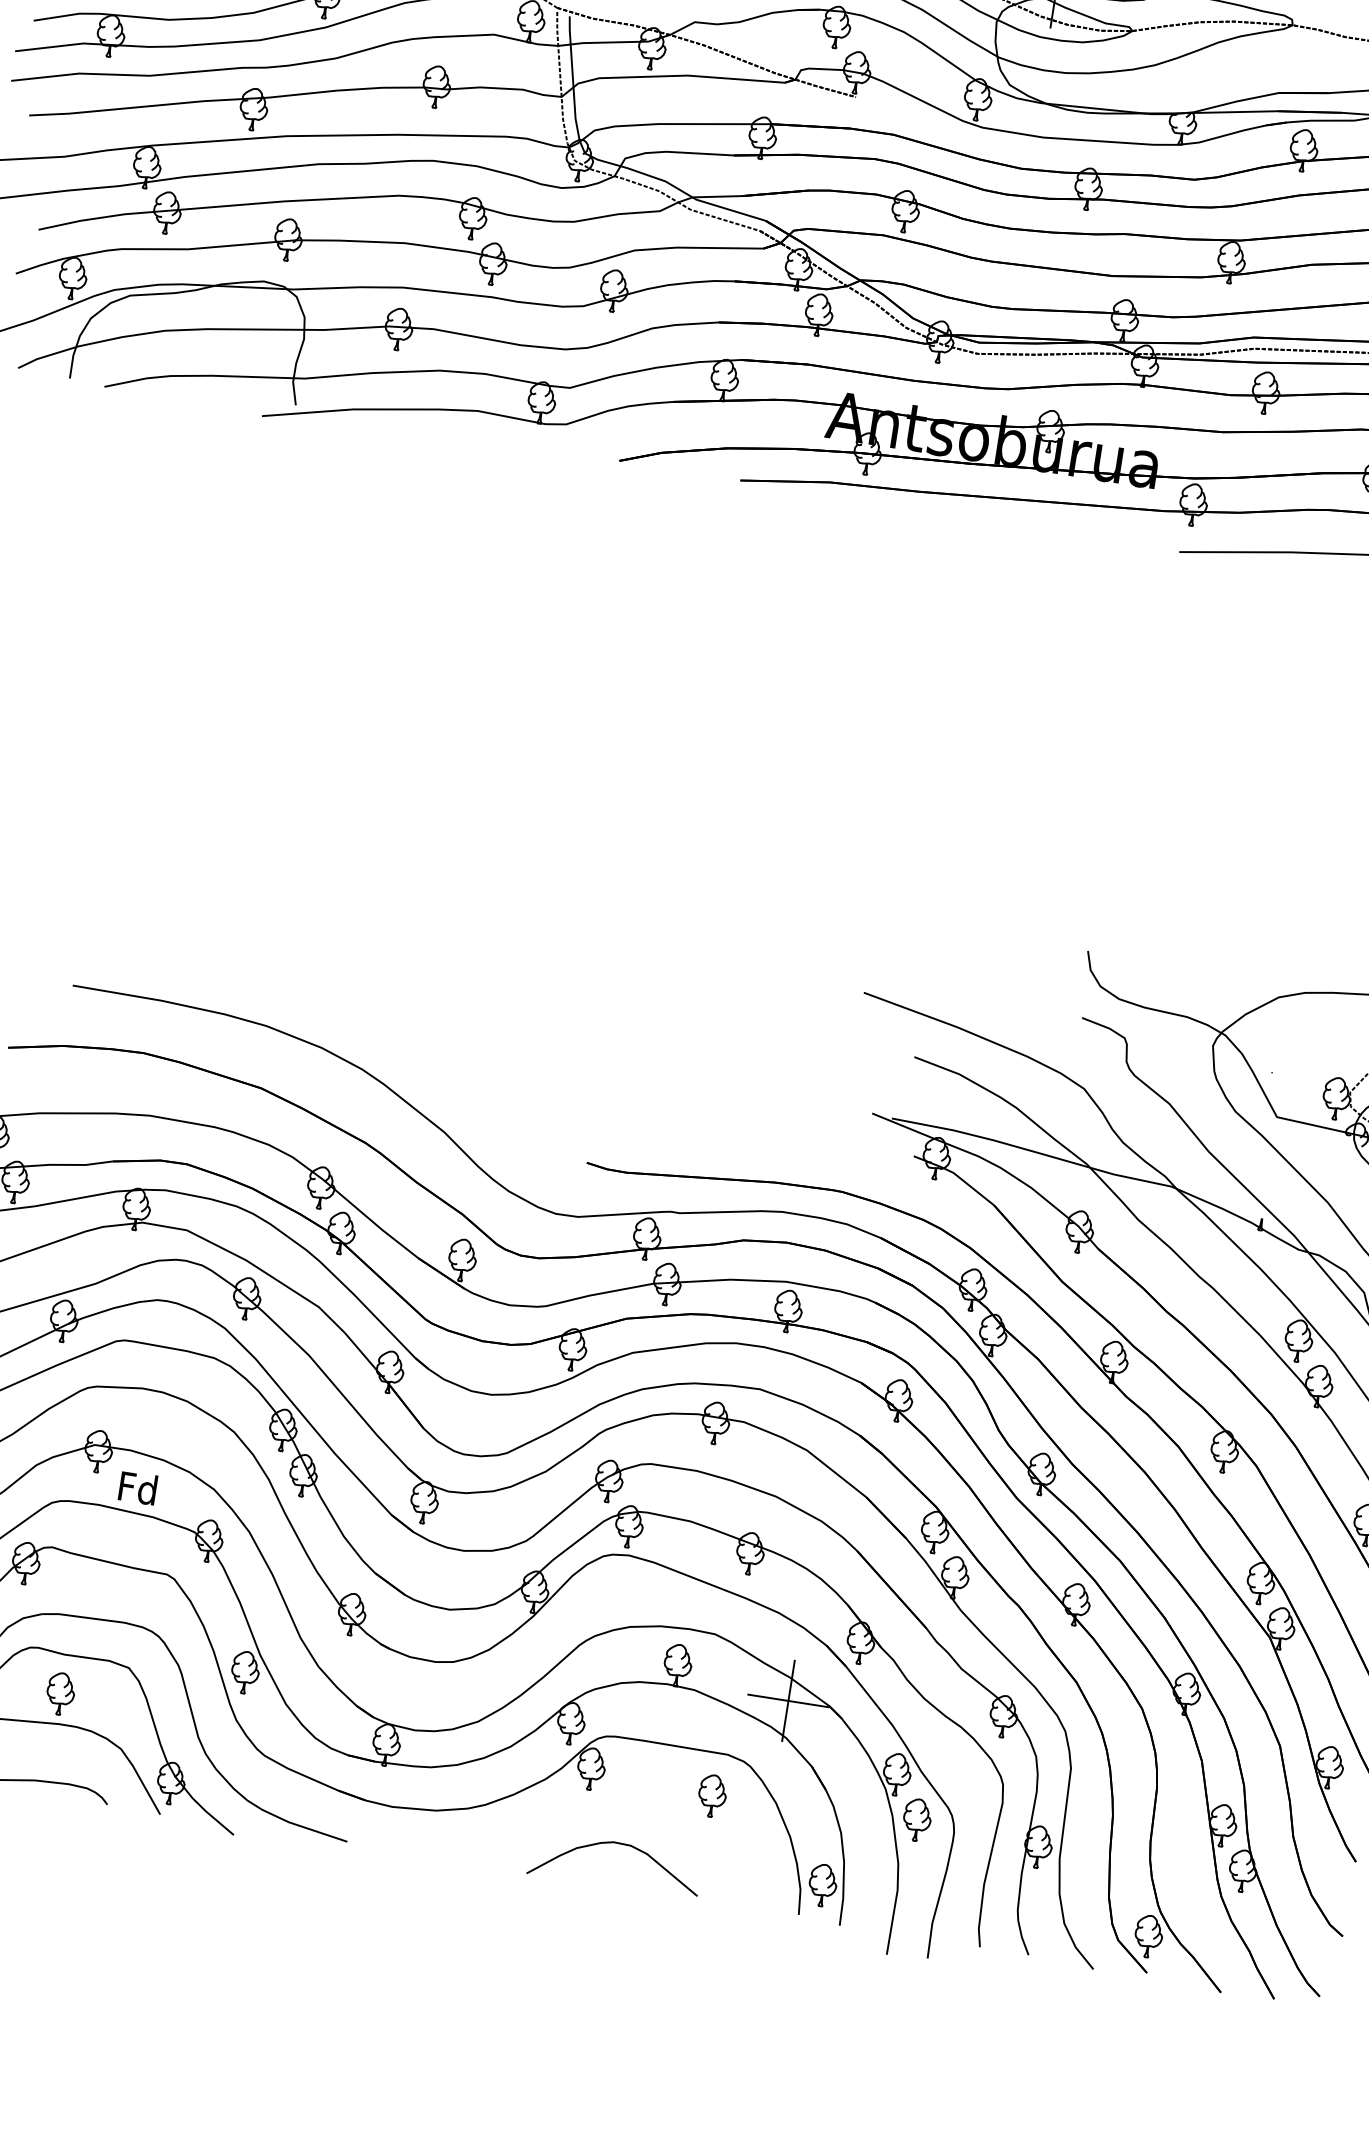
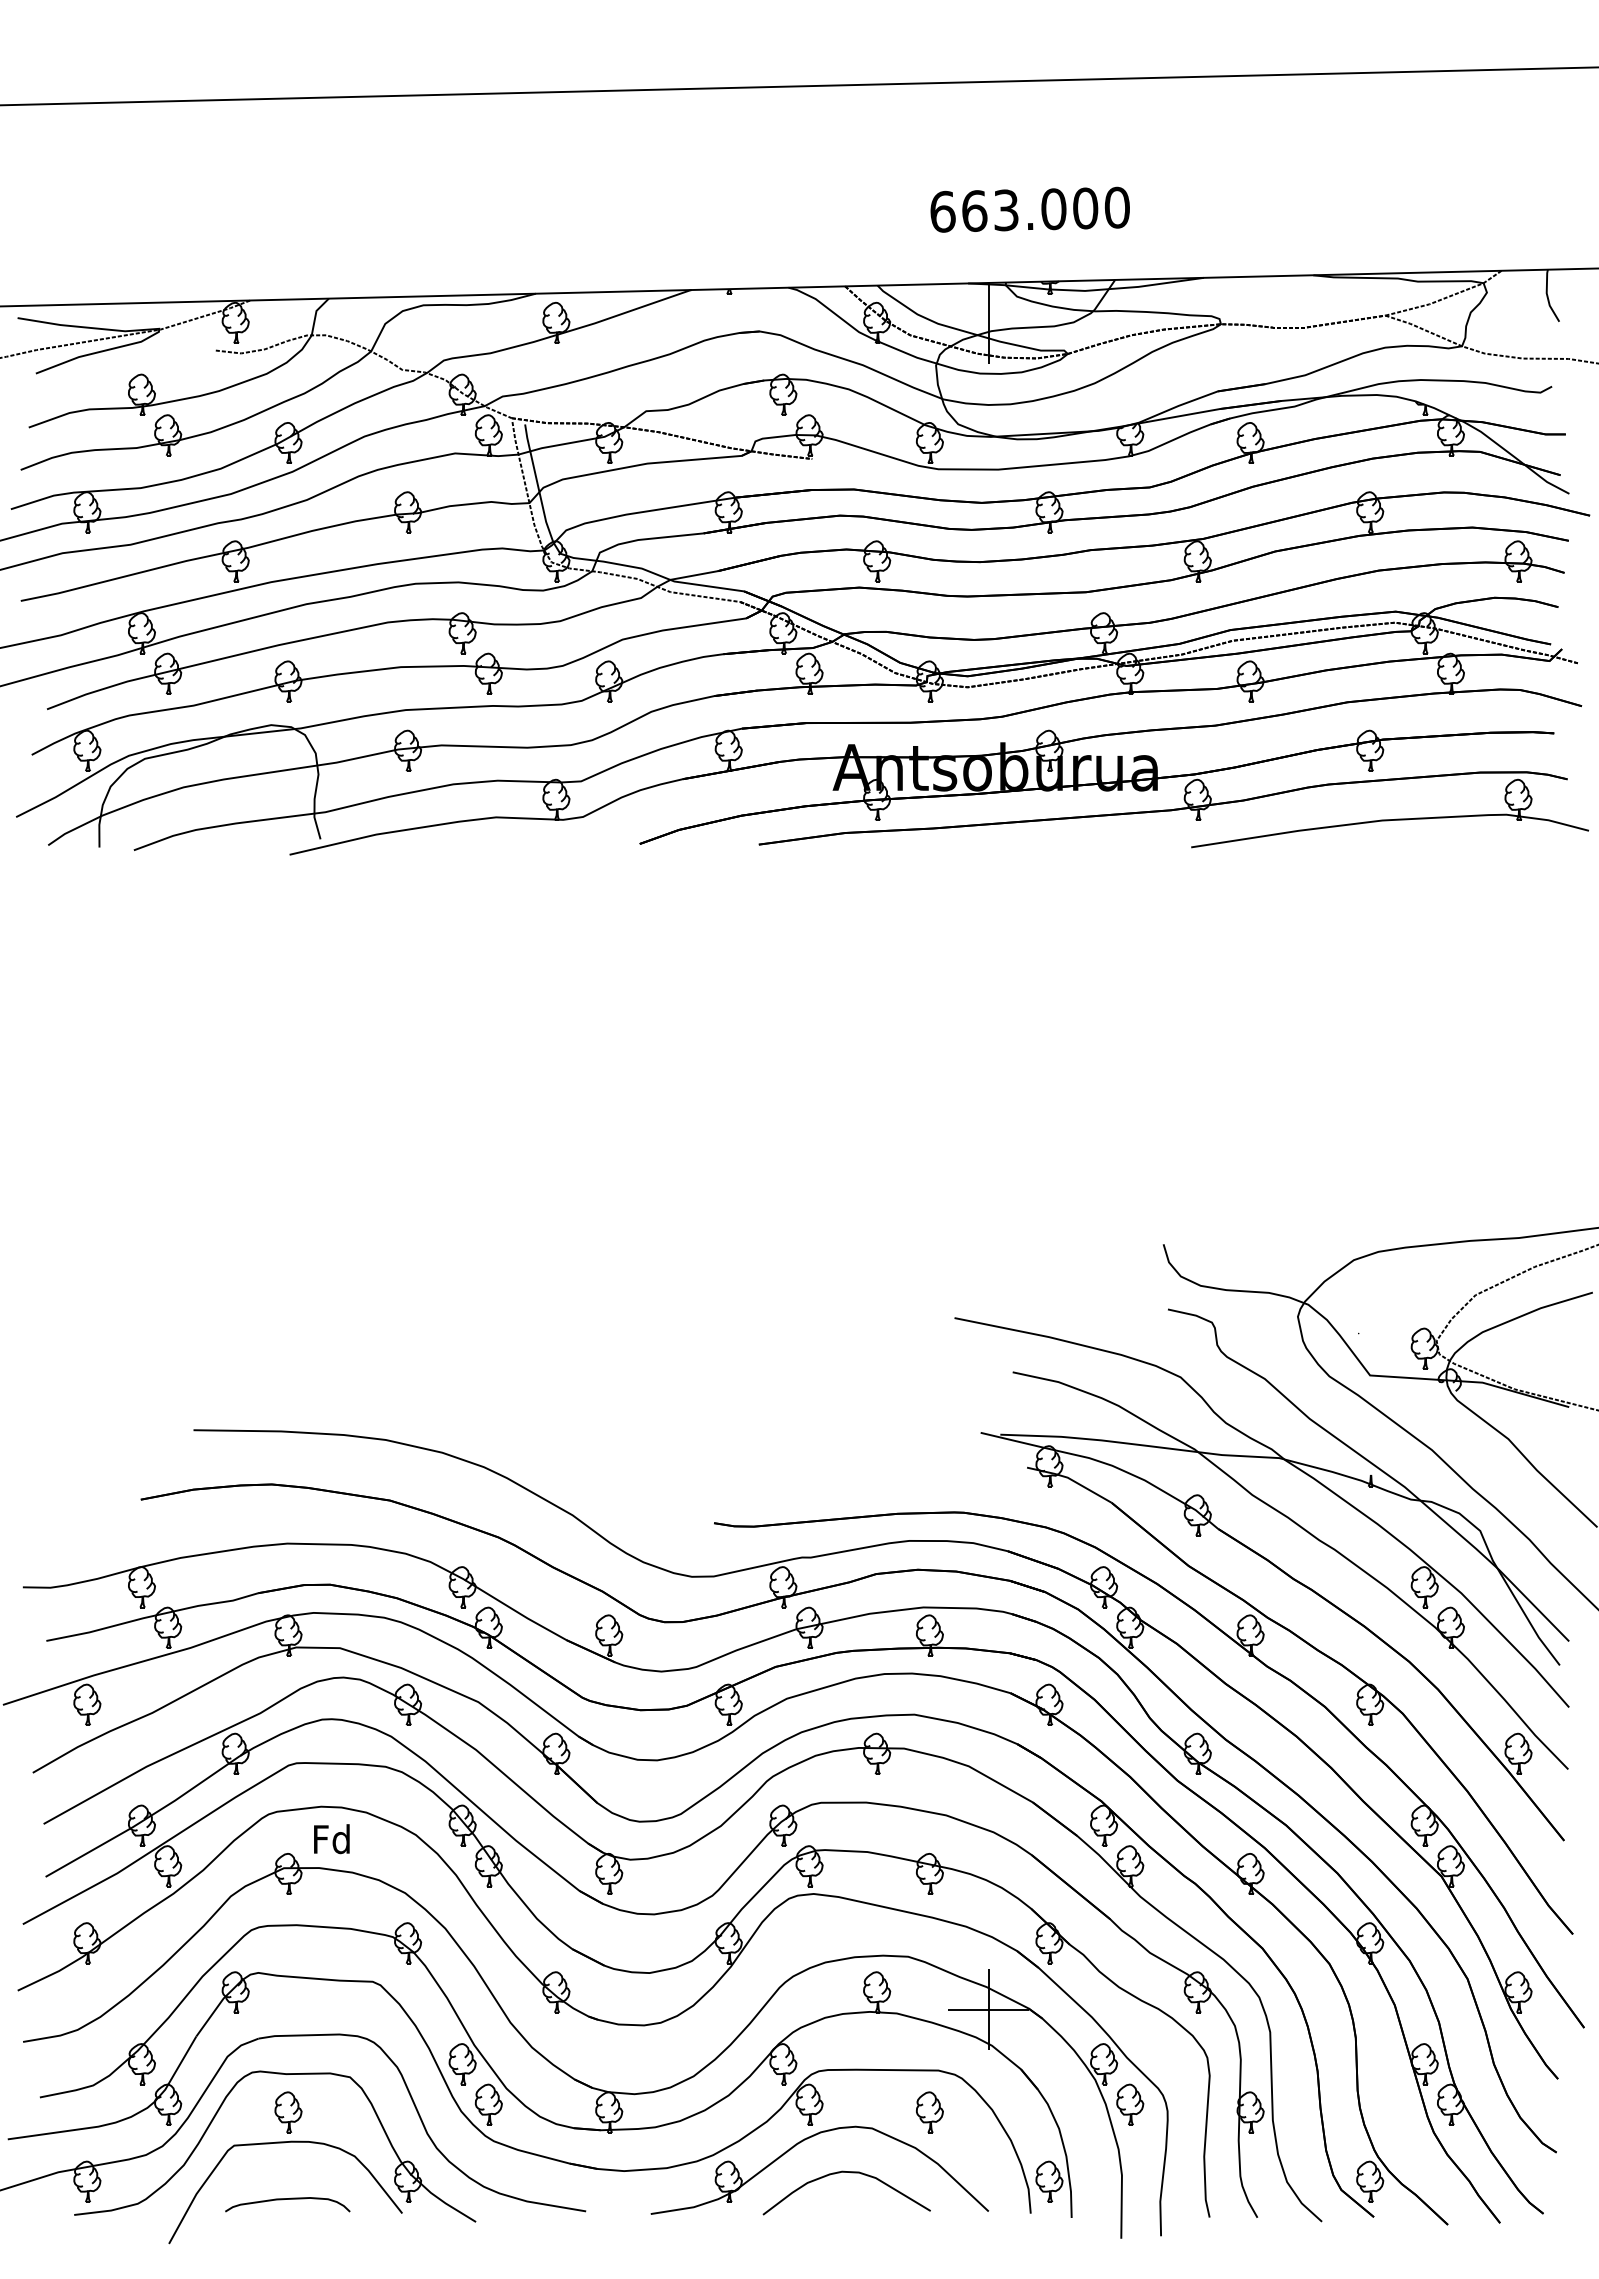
text: (137, 1488) -> (331, 1839), moved
part: (265, 1717) -> (488, 2104), added
part: (581, 1804) -> (805, 2140), added

